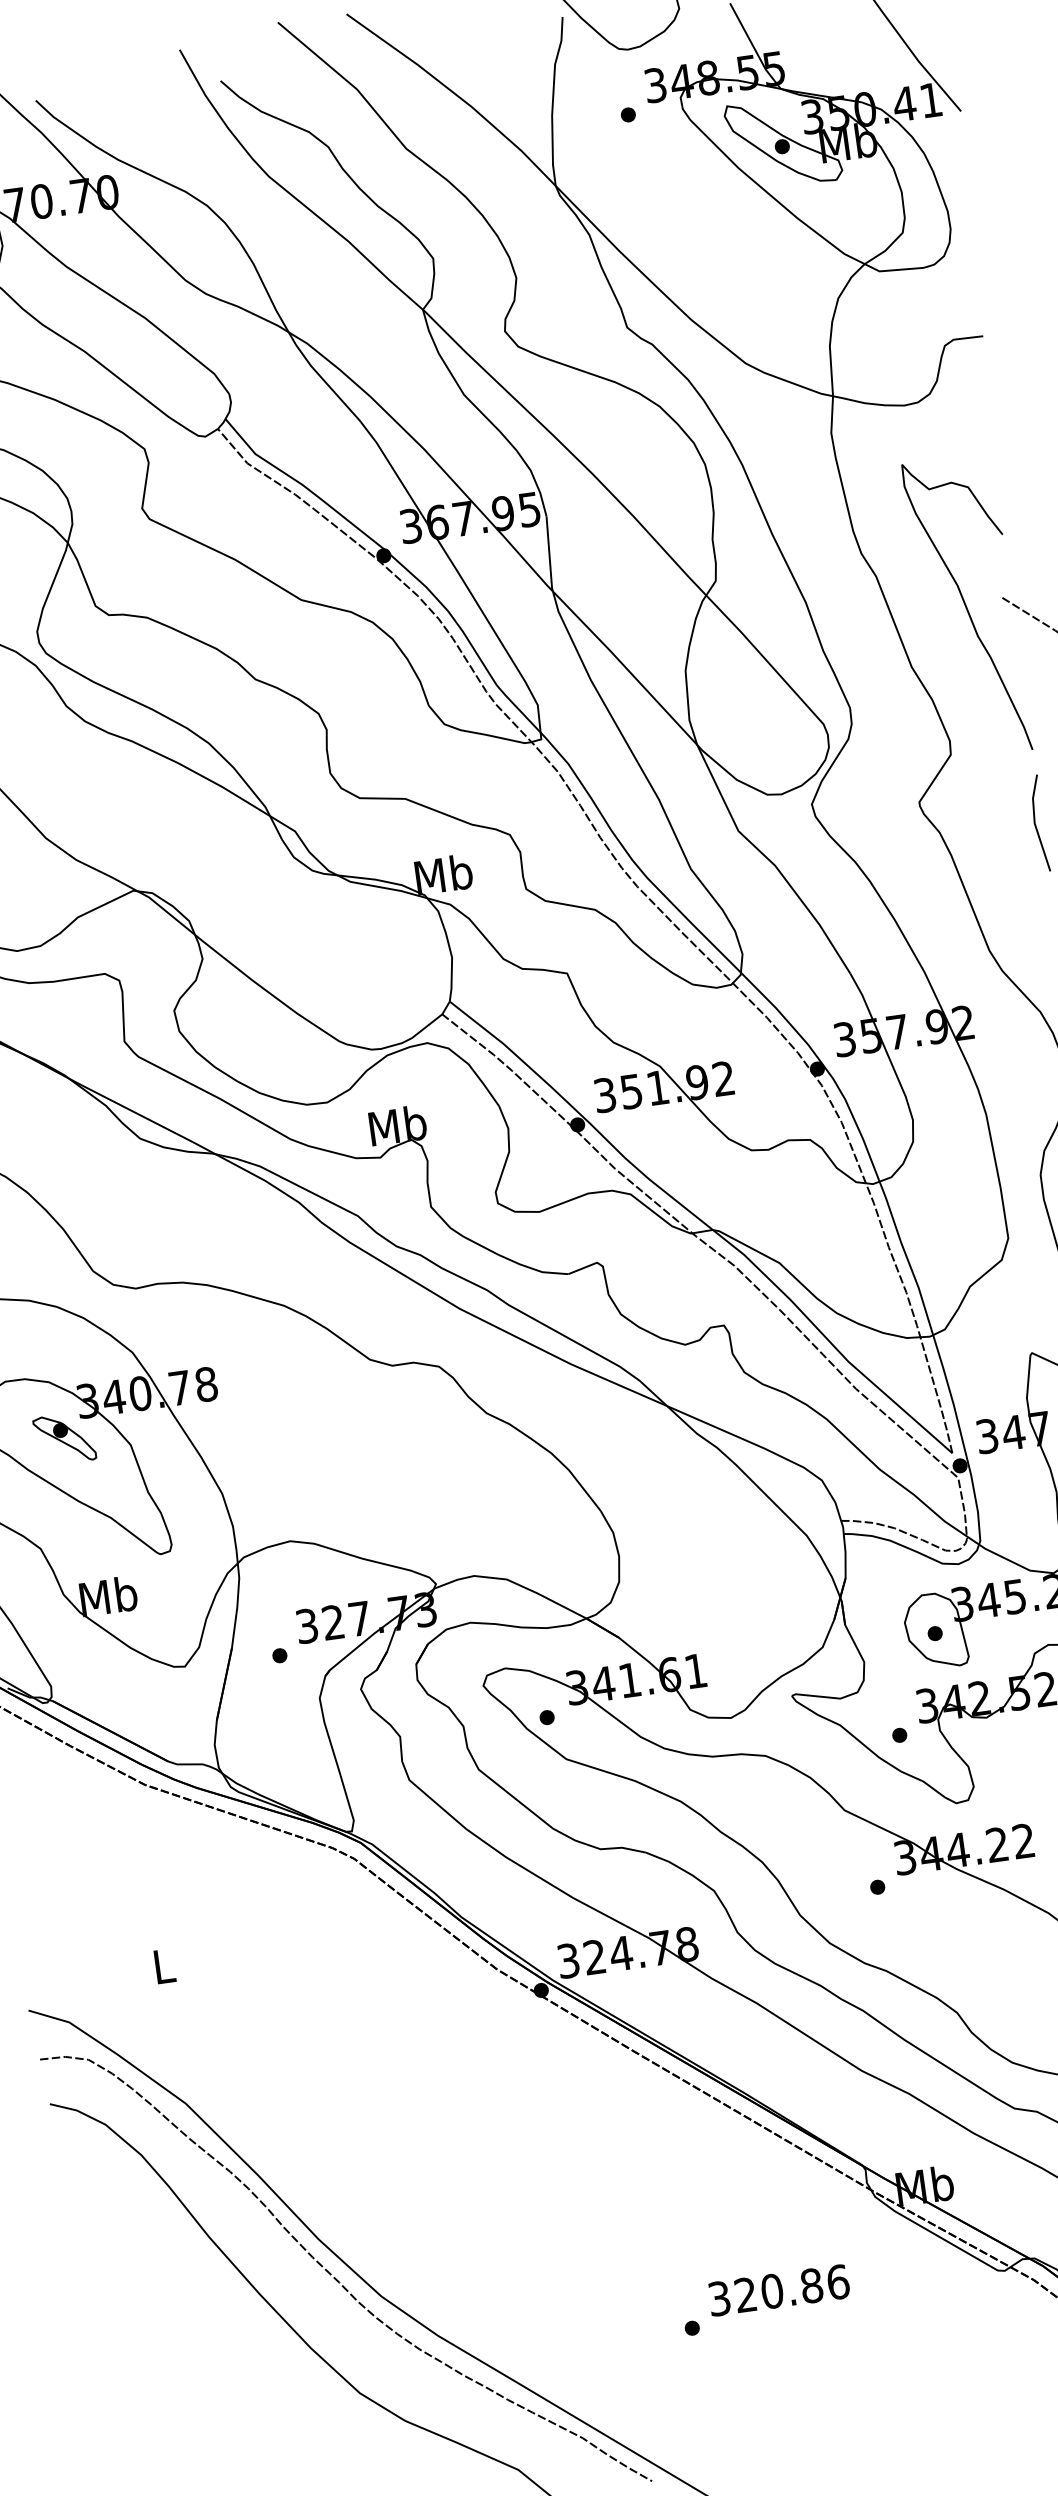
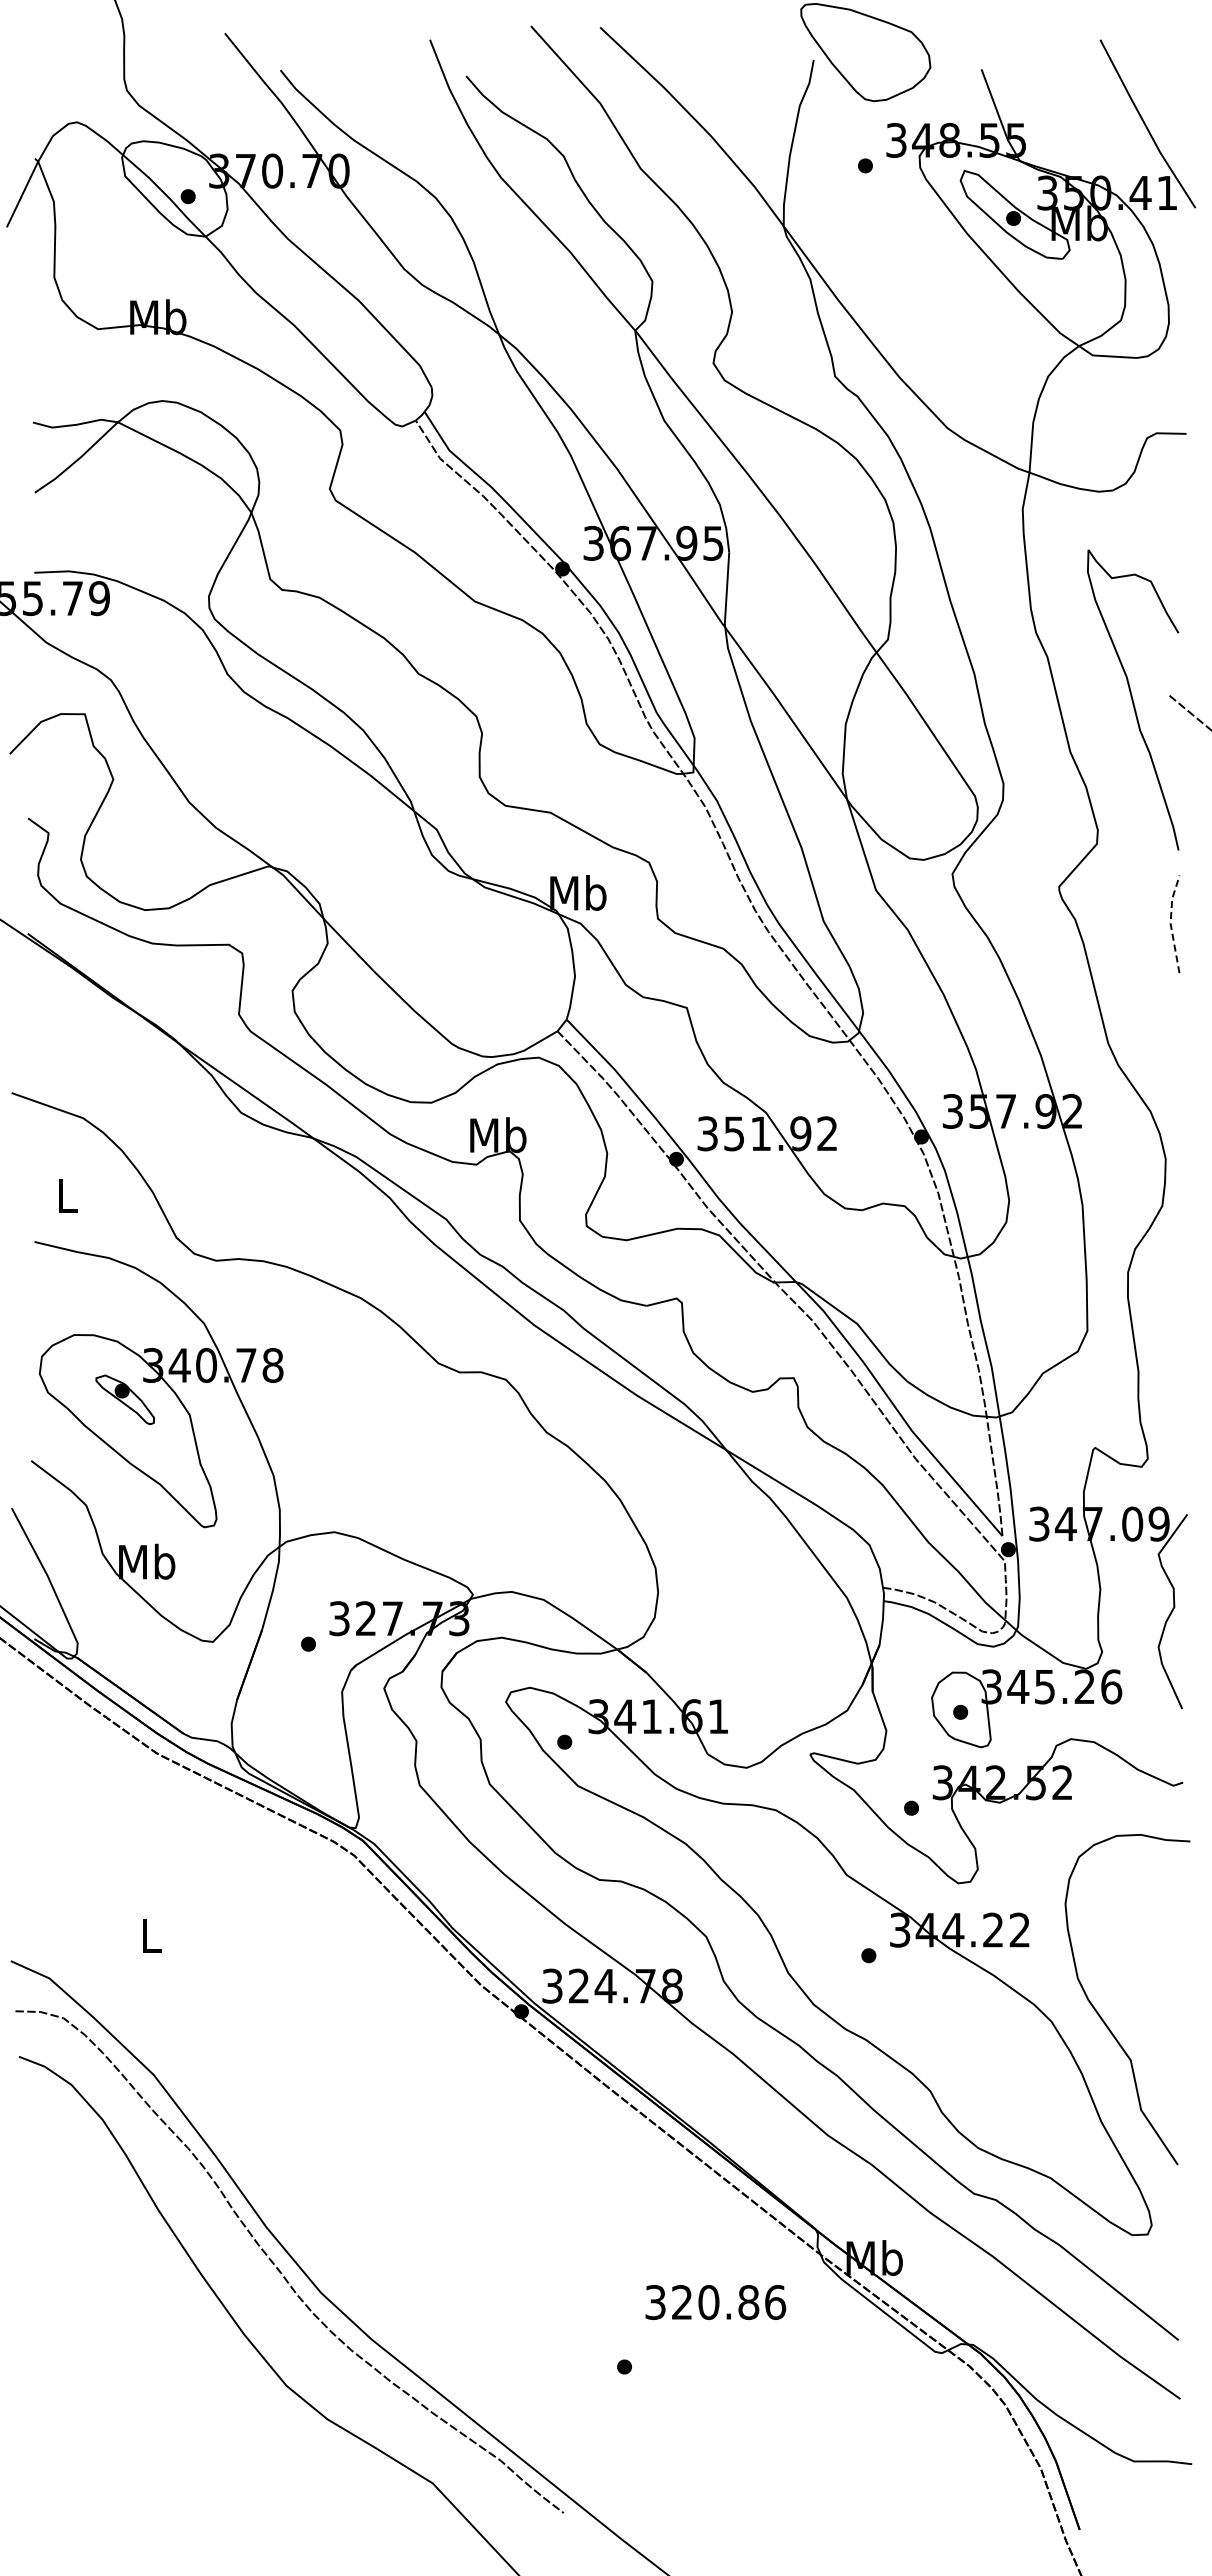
line: (1034, 823) -> (1170, 923), solid -> dashed
text: (778, 2290) -> (715, 2302), moved

